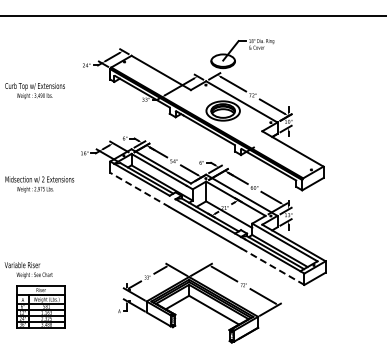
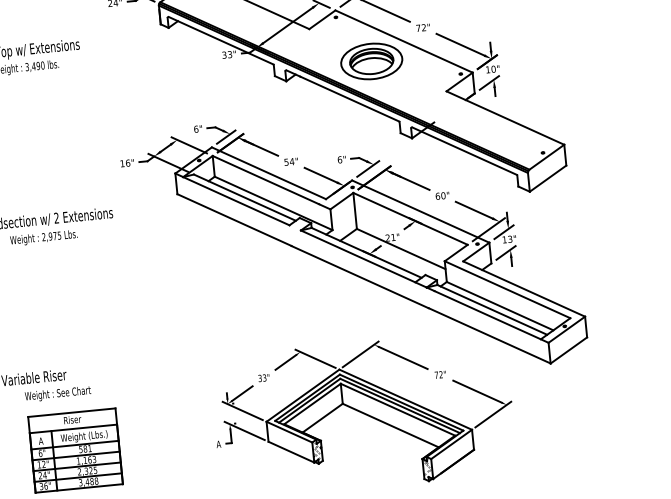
line: (139, 189) -> (233, 219), dashed -> solid
line: (272, 266) -> (489, 335), dashed -> solid

